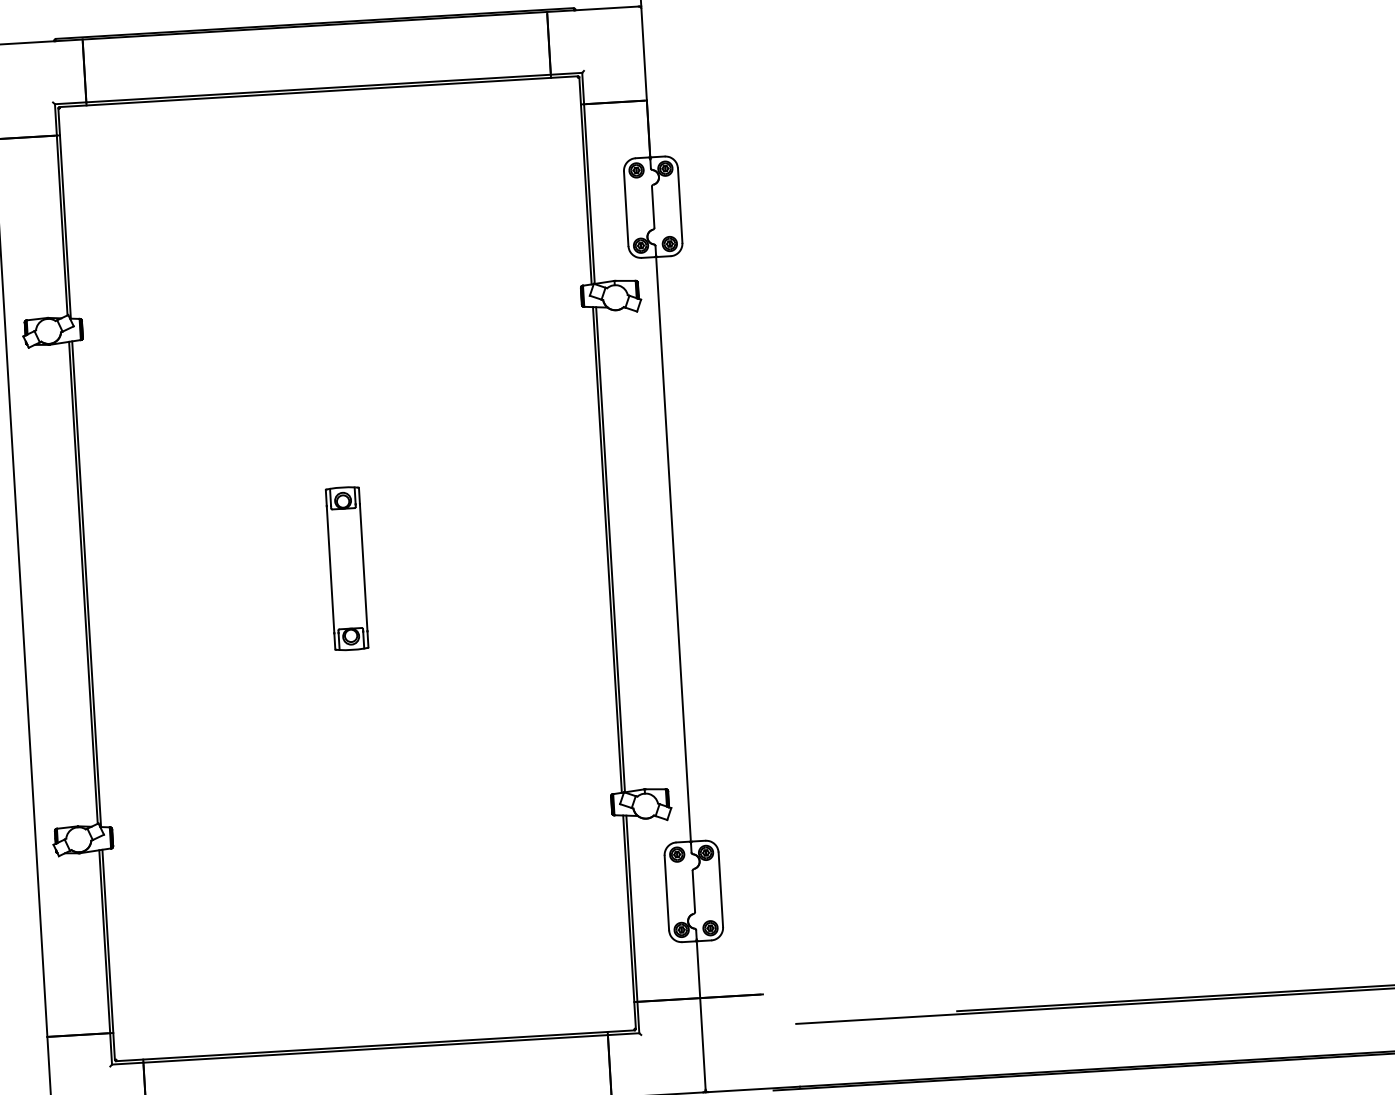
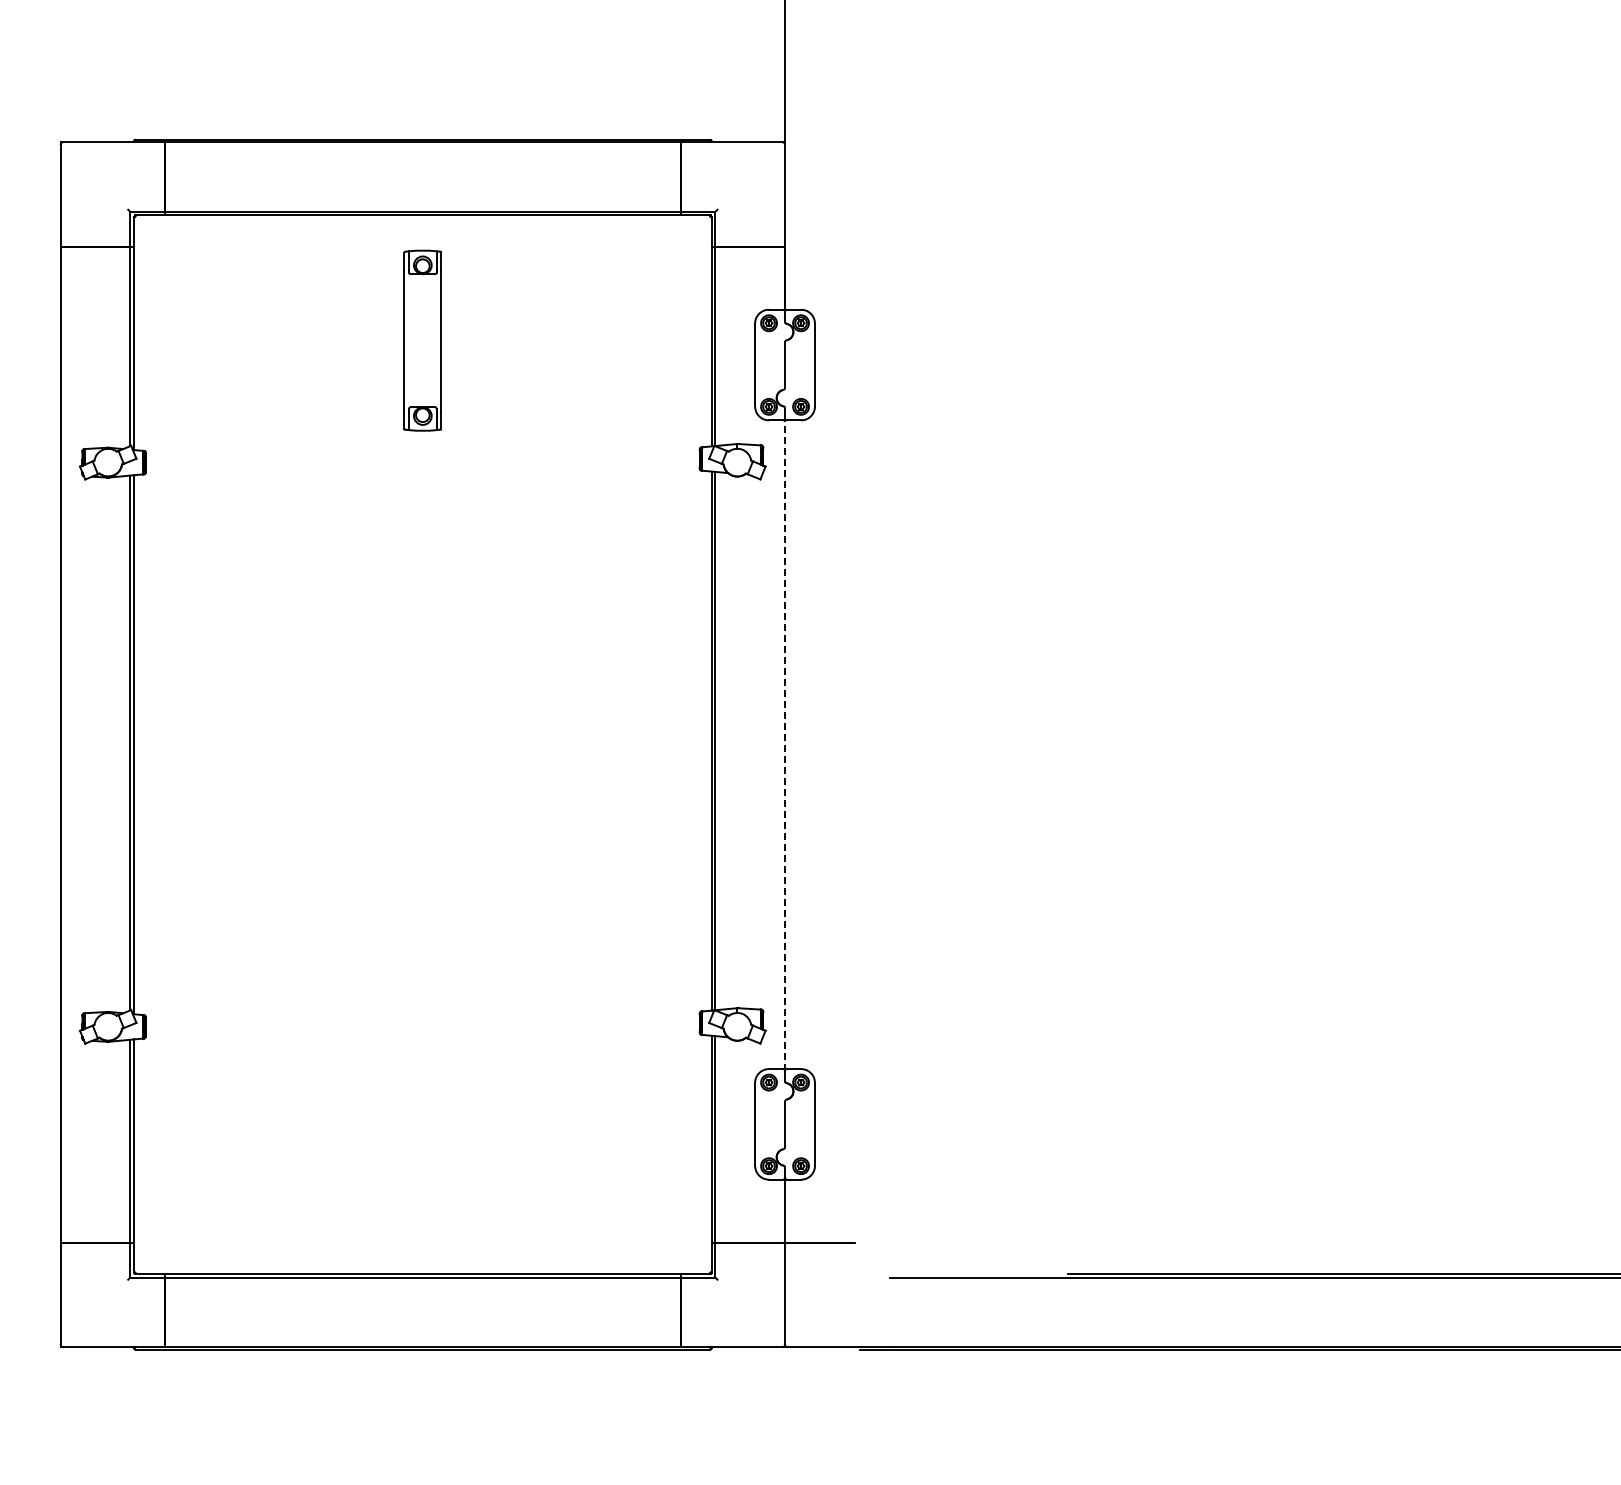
line: (673, 549) -> (785, 744), solid -> dashed
part: (346, 568) -> (422, 340), moved

